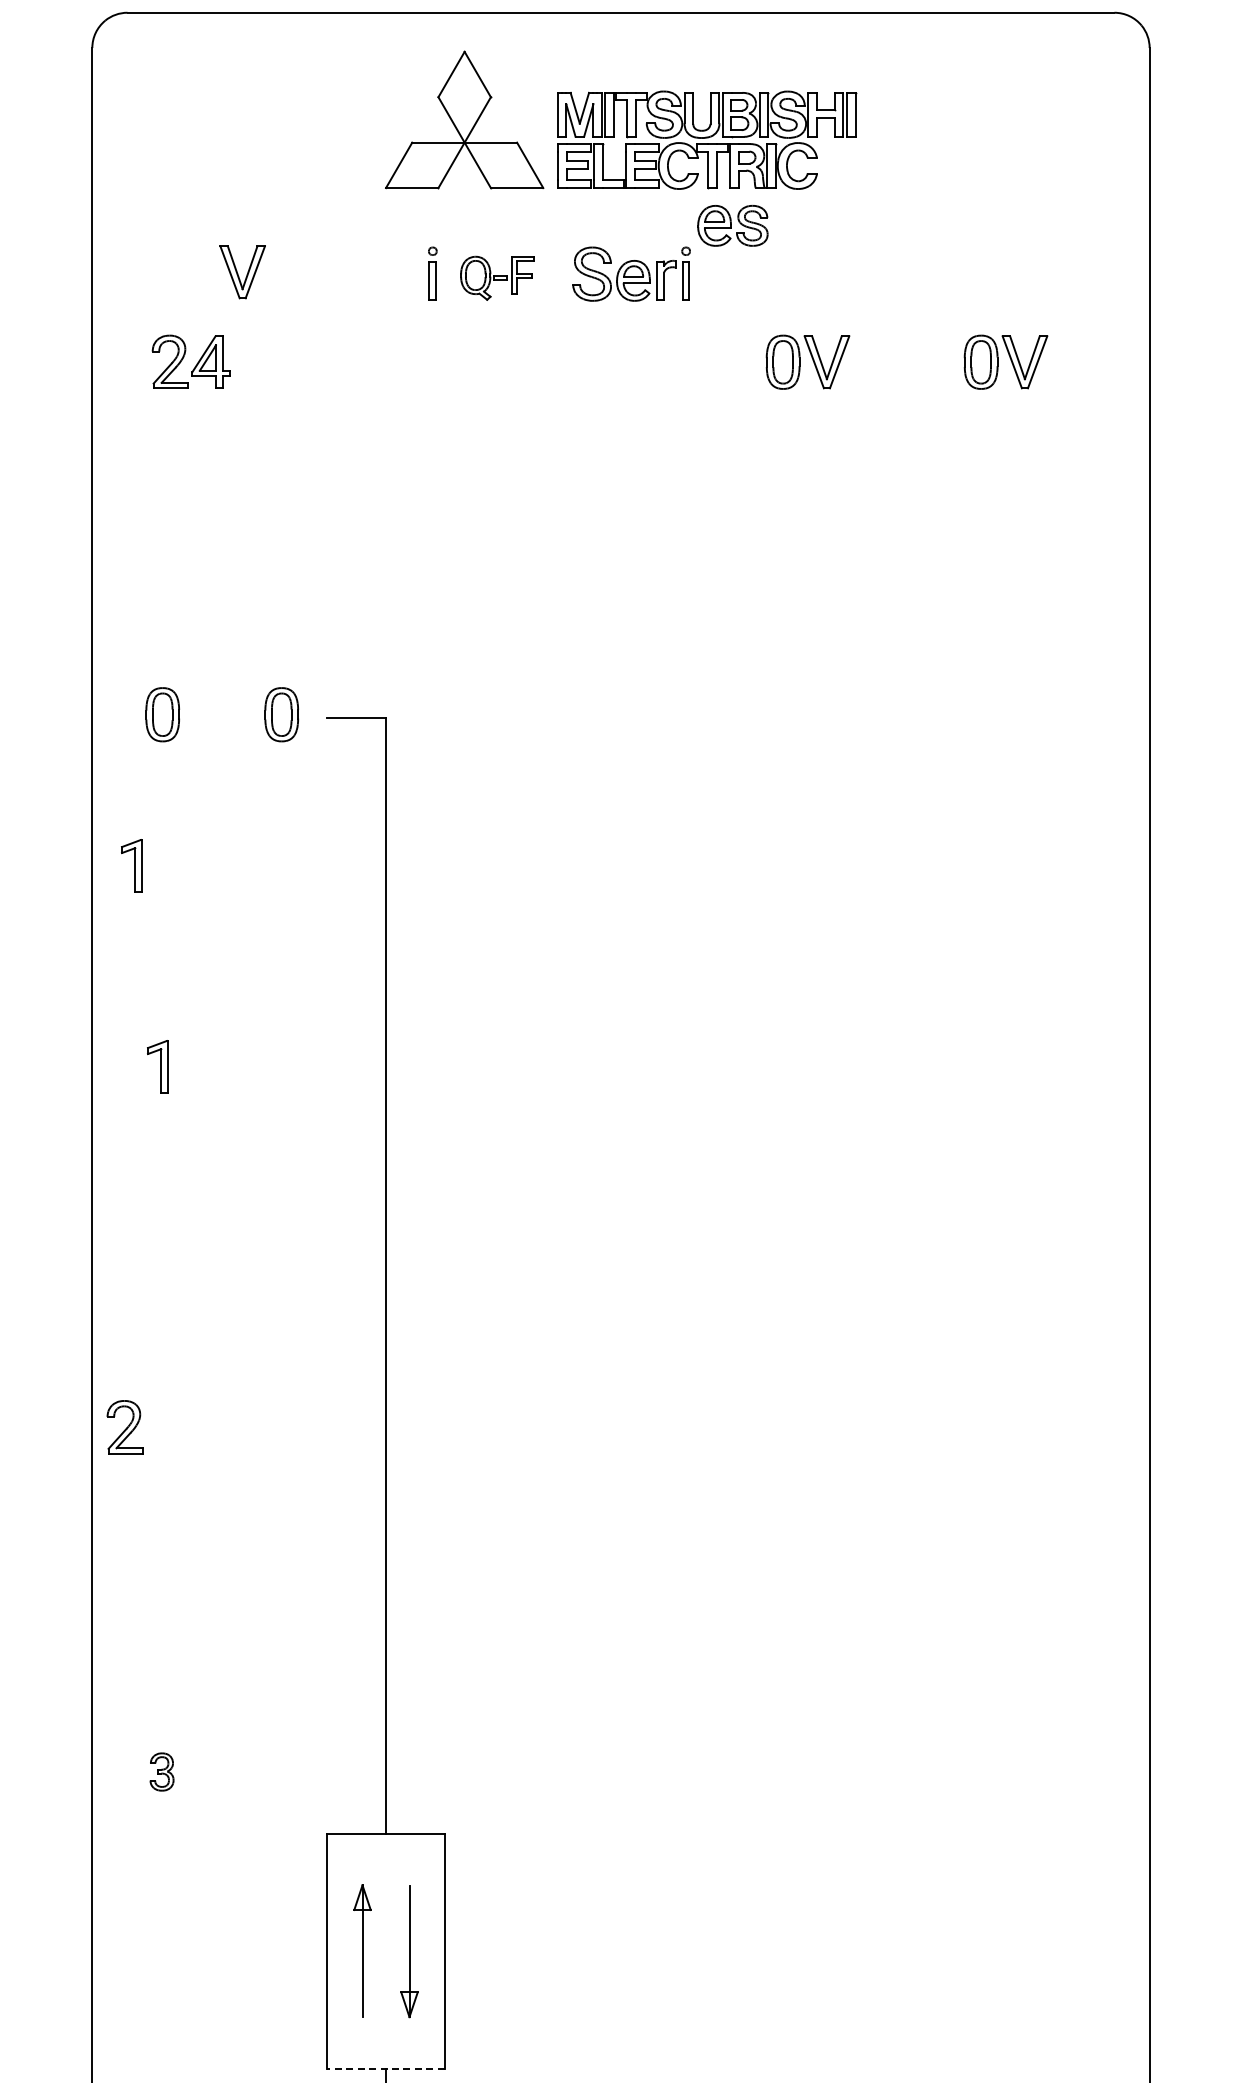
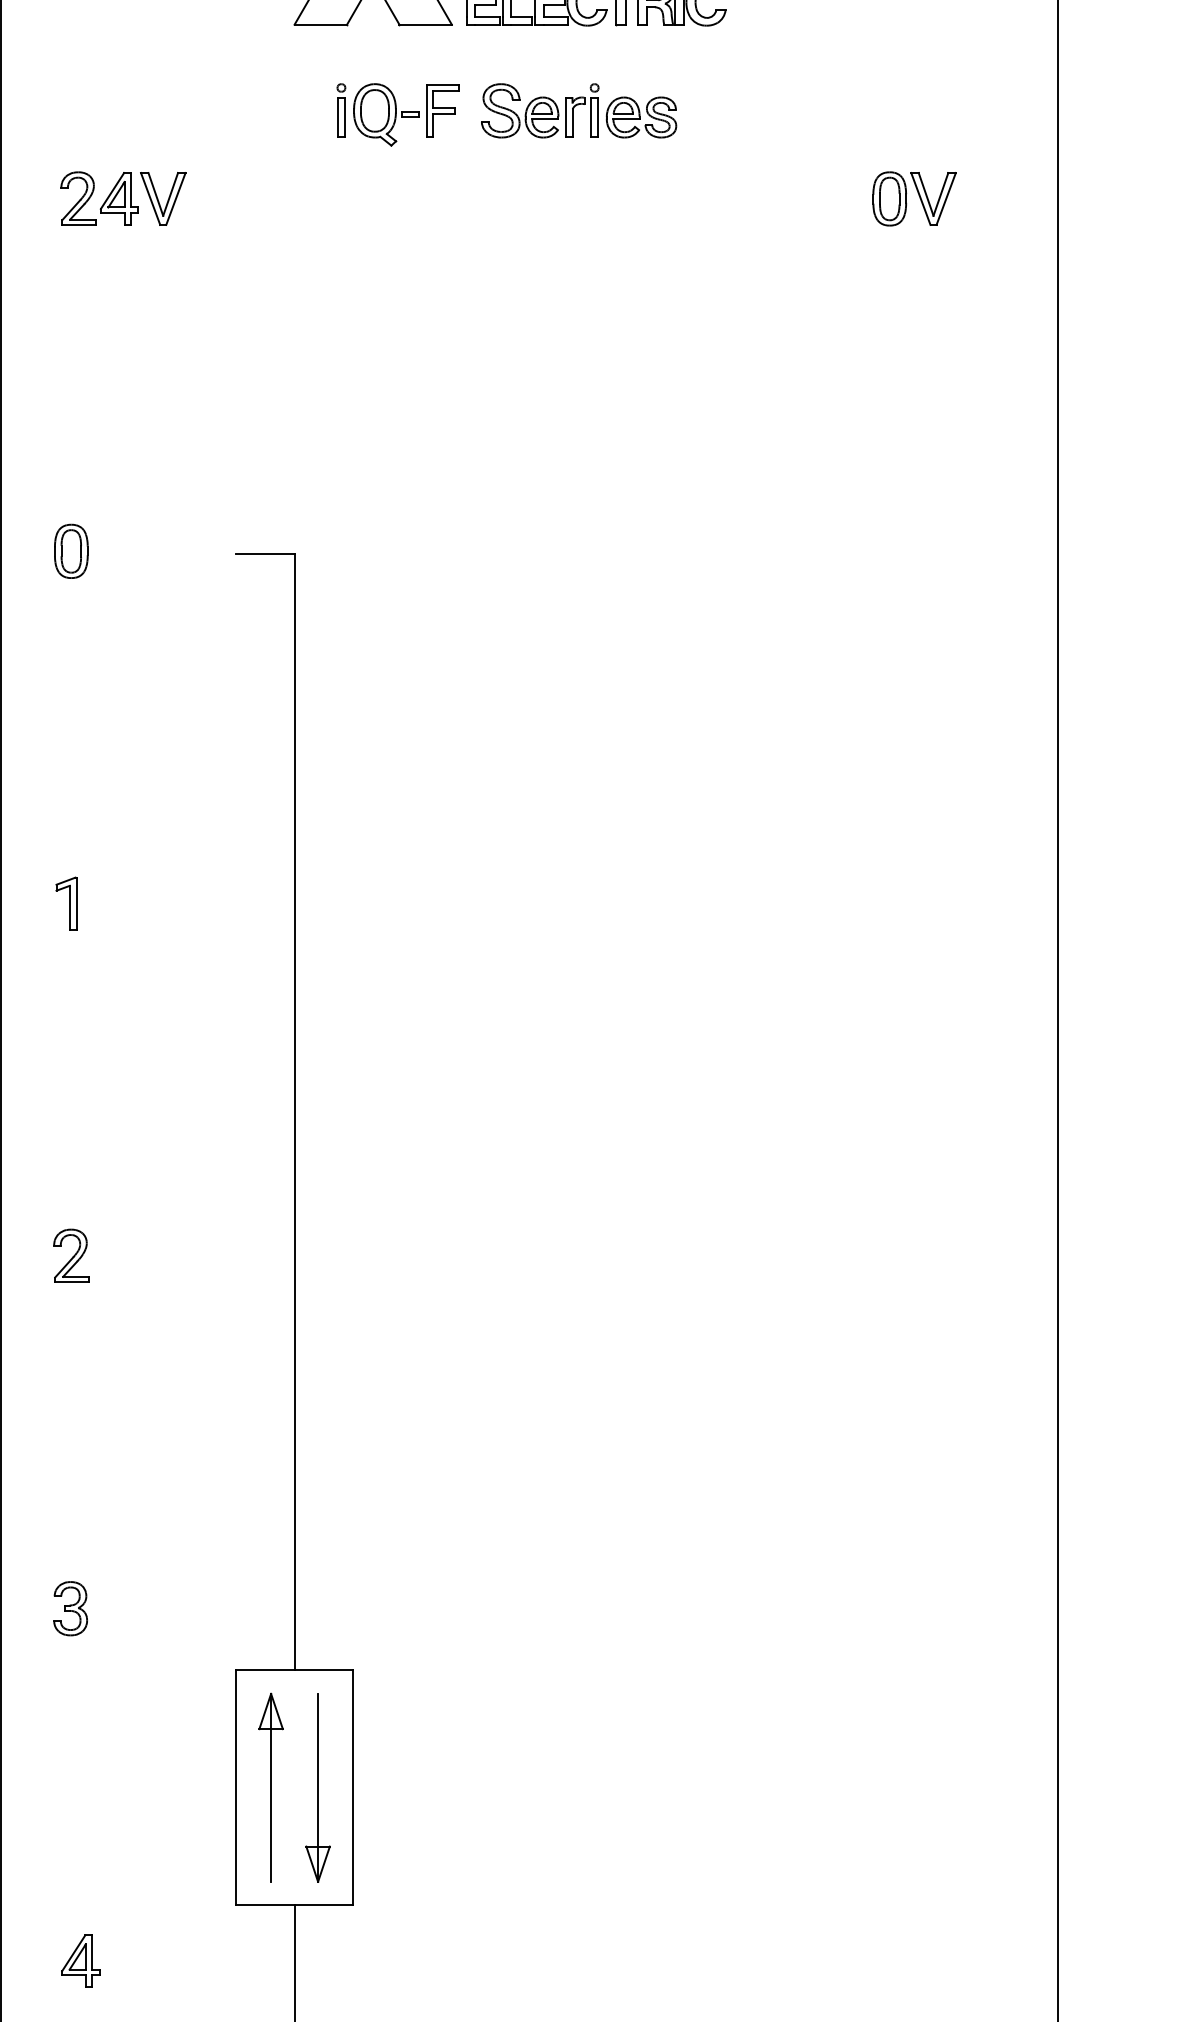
part: (732, 225) -> (641, 117), moved
part: (242, 272) -> (163, 199), moved
part: (497, 278) -> (406, 115), size x1.43
part: (807, 361) -> (716, 198), removed
part: (281, 714) -> (190, 551), removed
part: (131, 865) -> (40, 702), removed
part: (124, 1427) -> (71, 1256), moved
part: (161, 1771) -> (70, 1608), size x1.43
part: (362, 1950) -> (271, 1787), size x1.43
part: (409, 1951) -> (318, 1788), size x1.43
line: (386, 2068) -> (295, 1905), dashed -> solid

